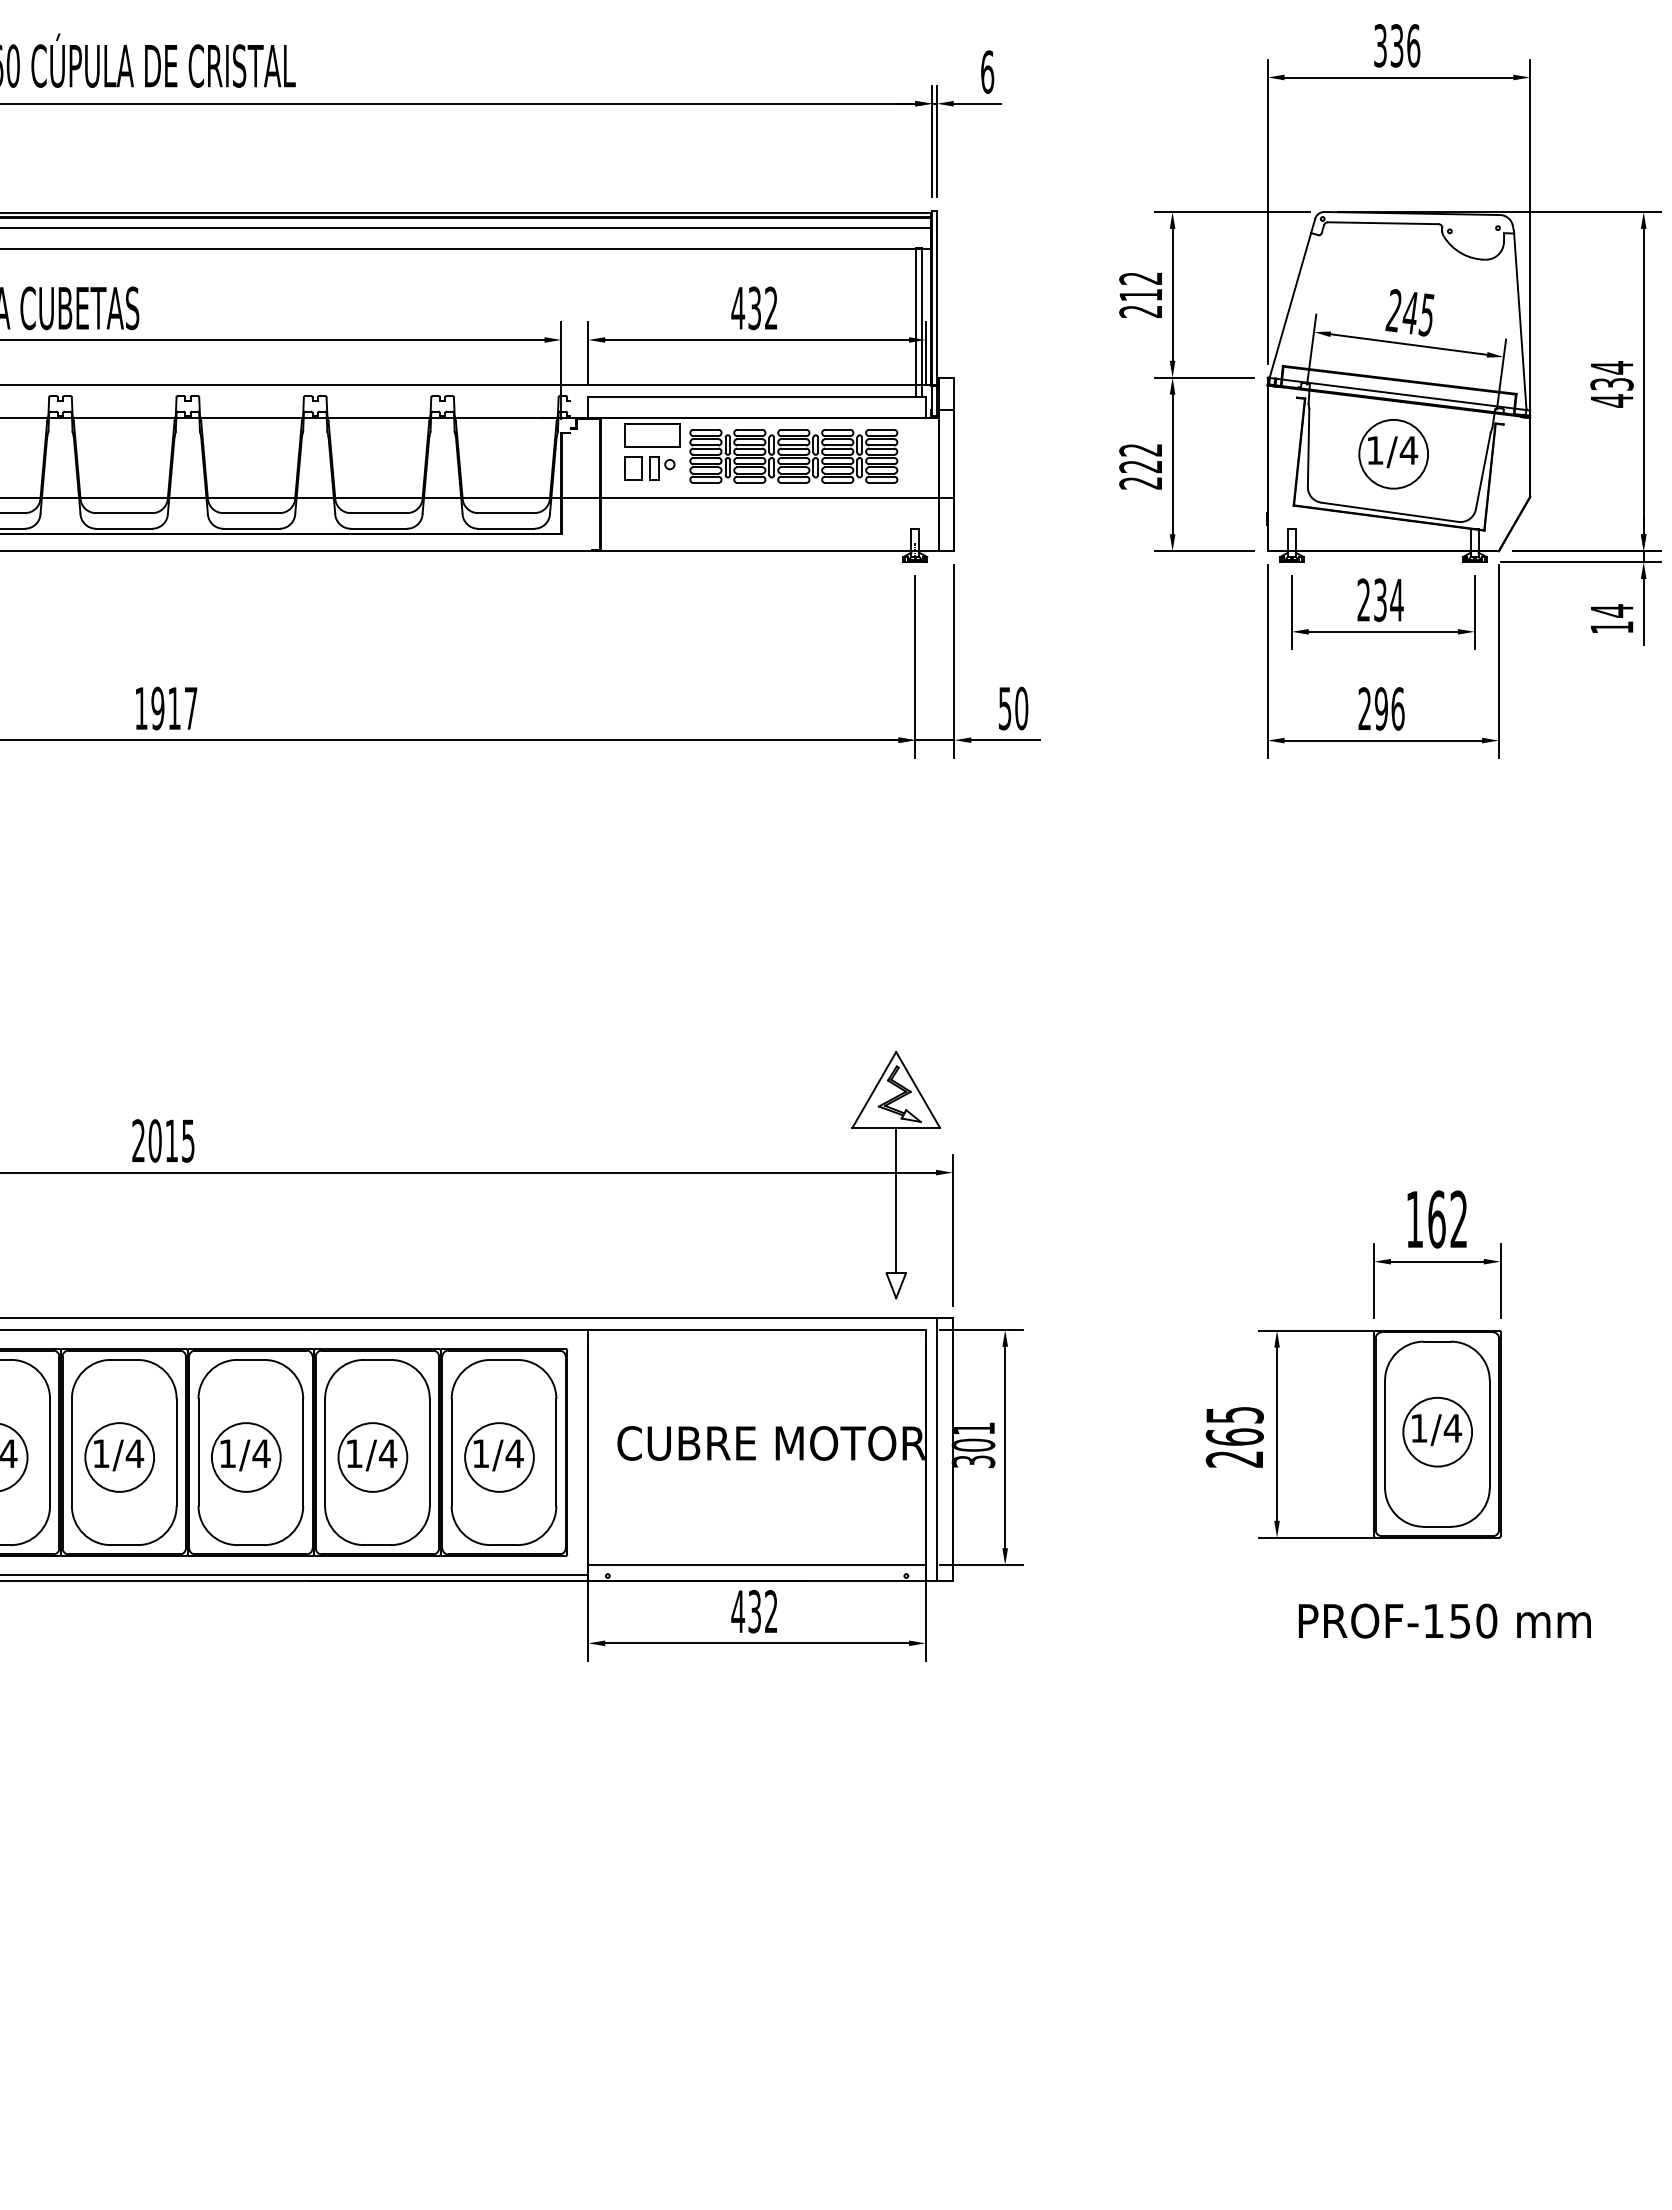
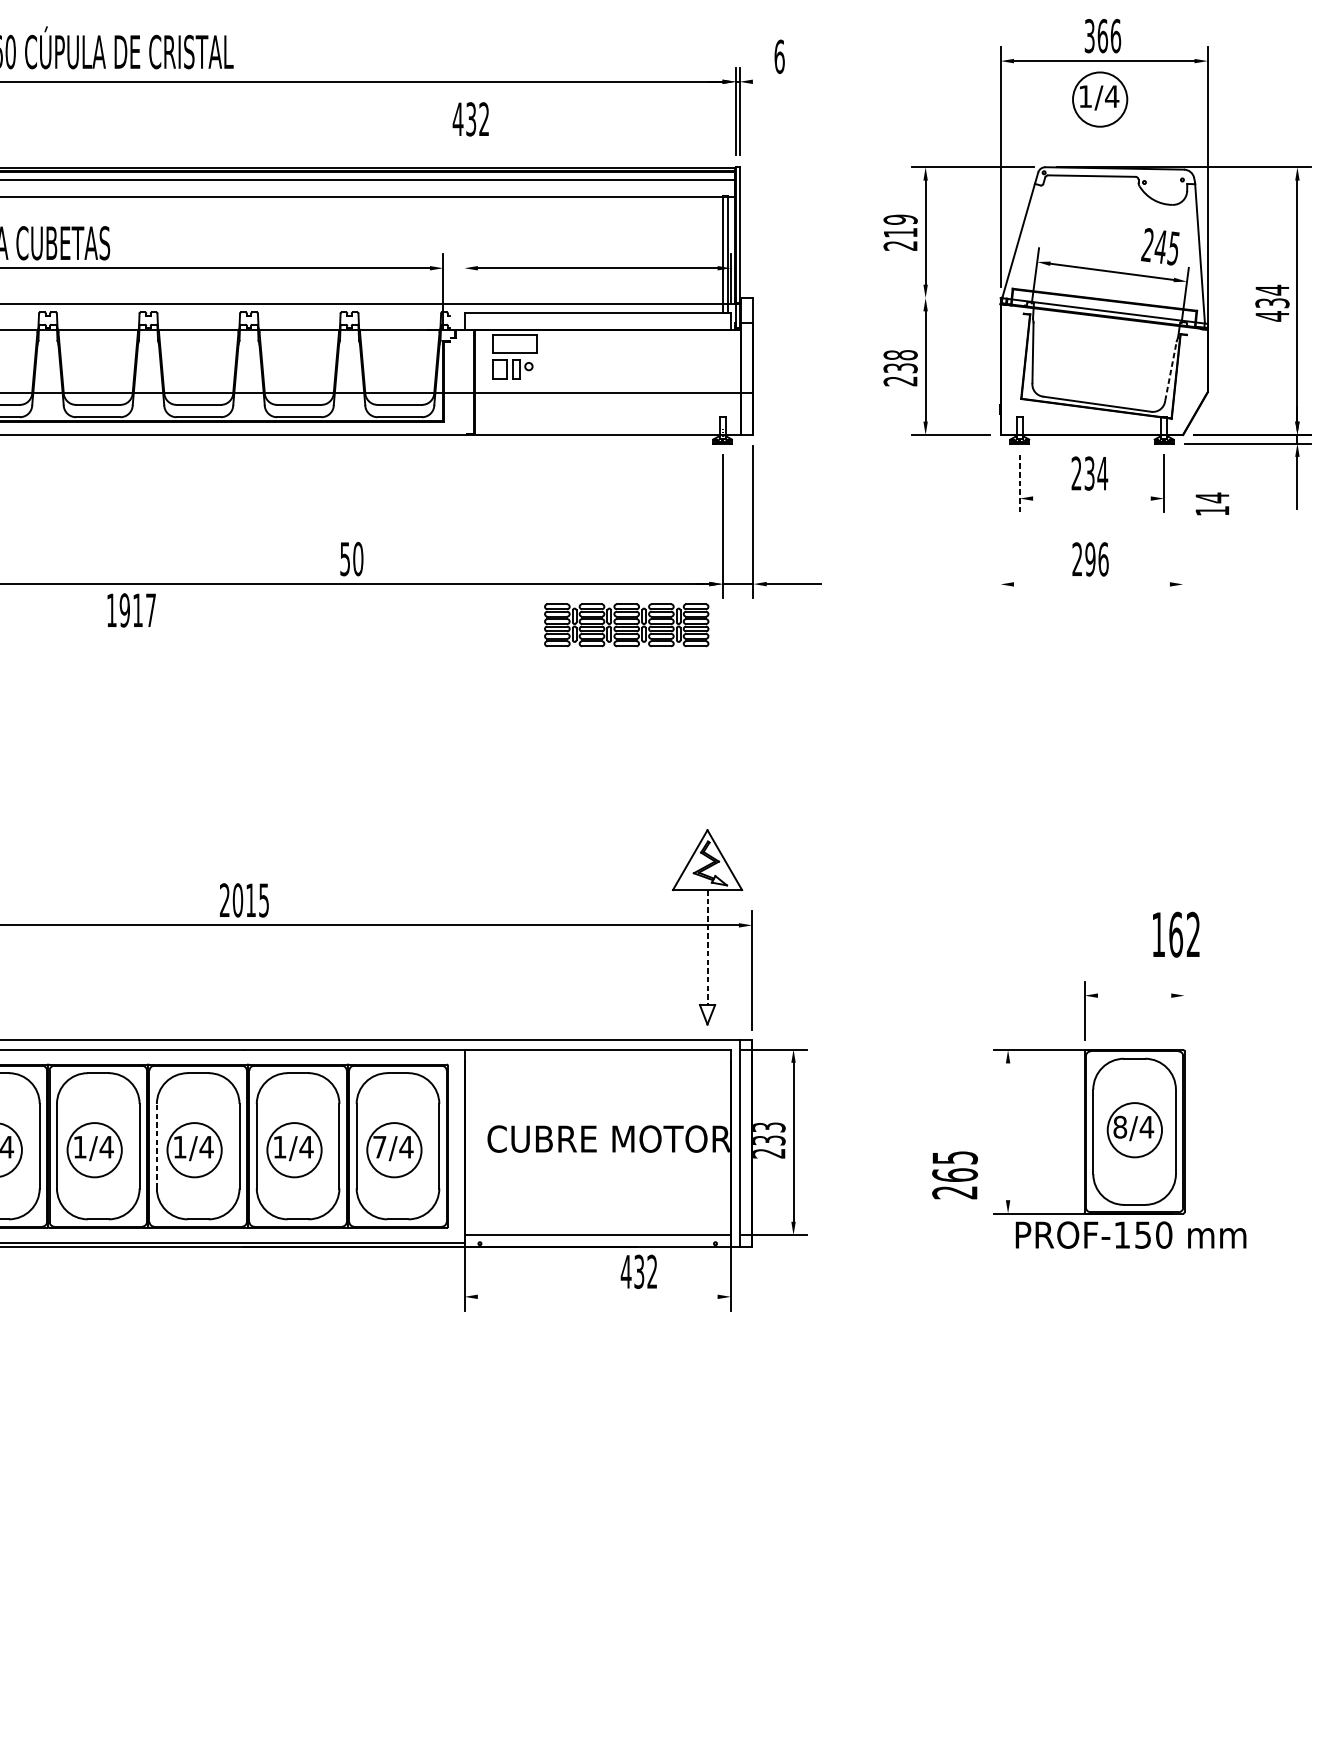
text: (1396, 45) -> (1102, 35), 336 -> 366
line: (977, 103) -> (771, 81), removed
text: (1140, 278) -> (900, 219), 212 -> 219
text: (753, 308) -> (470, 119), moved
text: (1409, 312) -> (1159, 246), moved
line: (588, 352) -> (464, 278), removed
line: (1204, 377) -> (950, 297), removed
part: (1393, 454) -> (1099, 99), moved
part: (793, 456) -> (626, 625), moved
text: (1140, 457) -> (900, 360), 222 -> 238
line: (1483, 469) -> (1171, 370), solid -> dashed
line: (1291, 612) -> (1019, 483), solid -> dashed
text: (1612, 618) -> (1212, 503), moved
line: (1382, 631) -> (1091, 498), removed
line: (1267, 661) -> (1000, 521), removed
line: (1498, 661) -> (1182, 521), removed
text: (166, 708) -> (131, 610), moved
text: (1013, 708) -> (351, 559), moved
line: (1383, 740) -> (1092, 584), removed
text: (163, 1140) -> (244, 900), moved
line: (896, 1200) -> (707, 947), solid -> dashed
text: (1436, 1219) -> (1175, 934), moved
line: (1436, 1261) -> (1133, 995), removed
line: (1500, 1281) -> (1184, 1011), removed
text: (1418, 1427) -> (1119, 1126), 1/4 -> 8/4
line: (1277, 1433) -> (1008, 1131), removed
text: (1234, 1437) -> (954, 1175), moved
text: (973, 1445) -> (768, 1140), 301 -> 233
line: (198, 1452) -> (156, 1146), solid -> dashed
text: (480, 1453) -> (379, 1147), 1/4 -> 7/4
text: (753, 1611) -> (638, 1271), moved
text: (1444, 1620) -> (1130, 1234), moved
line: (757, 1643) -> (598, 1296), removed

